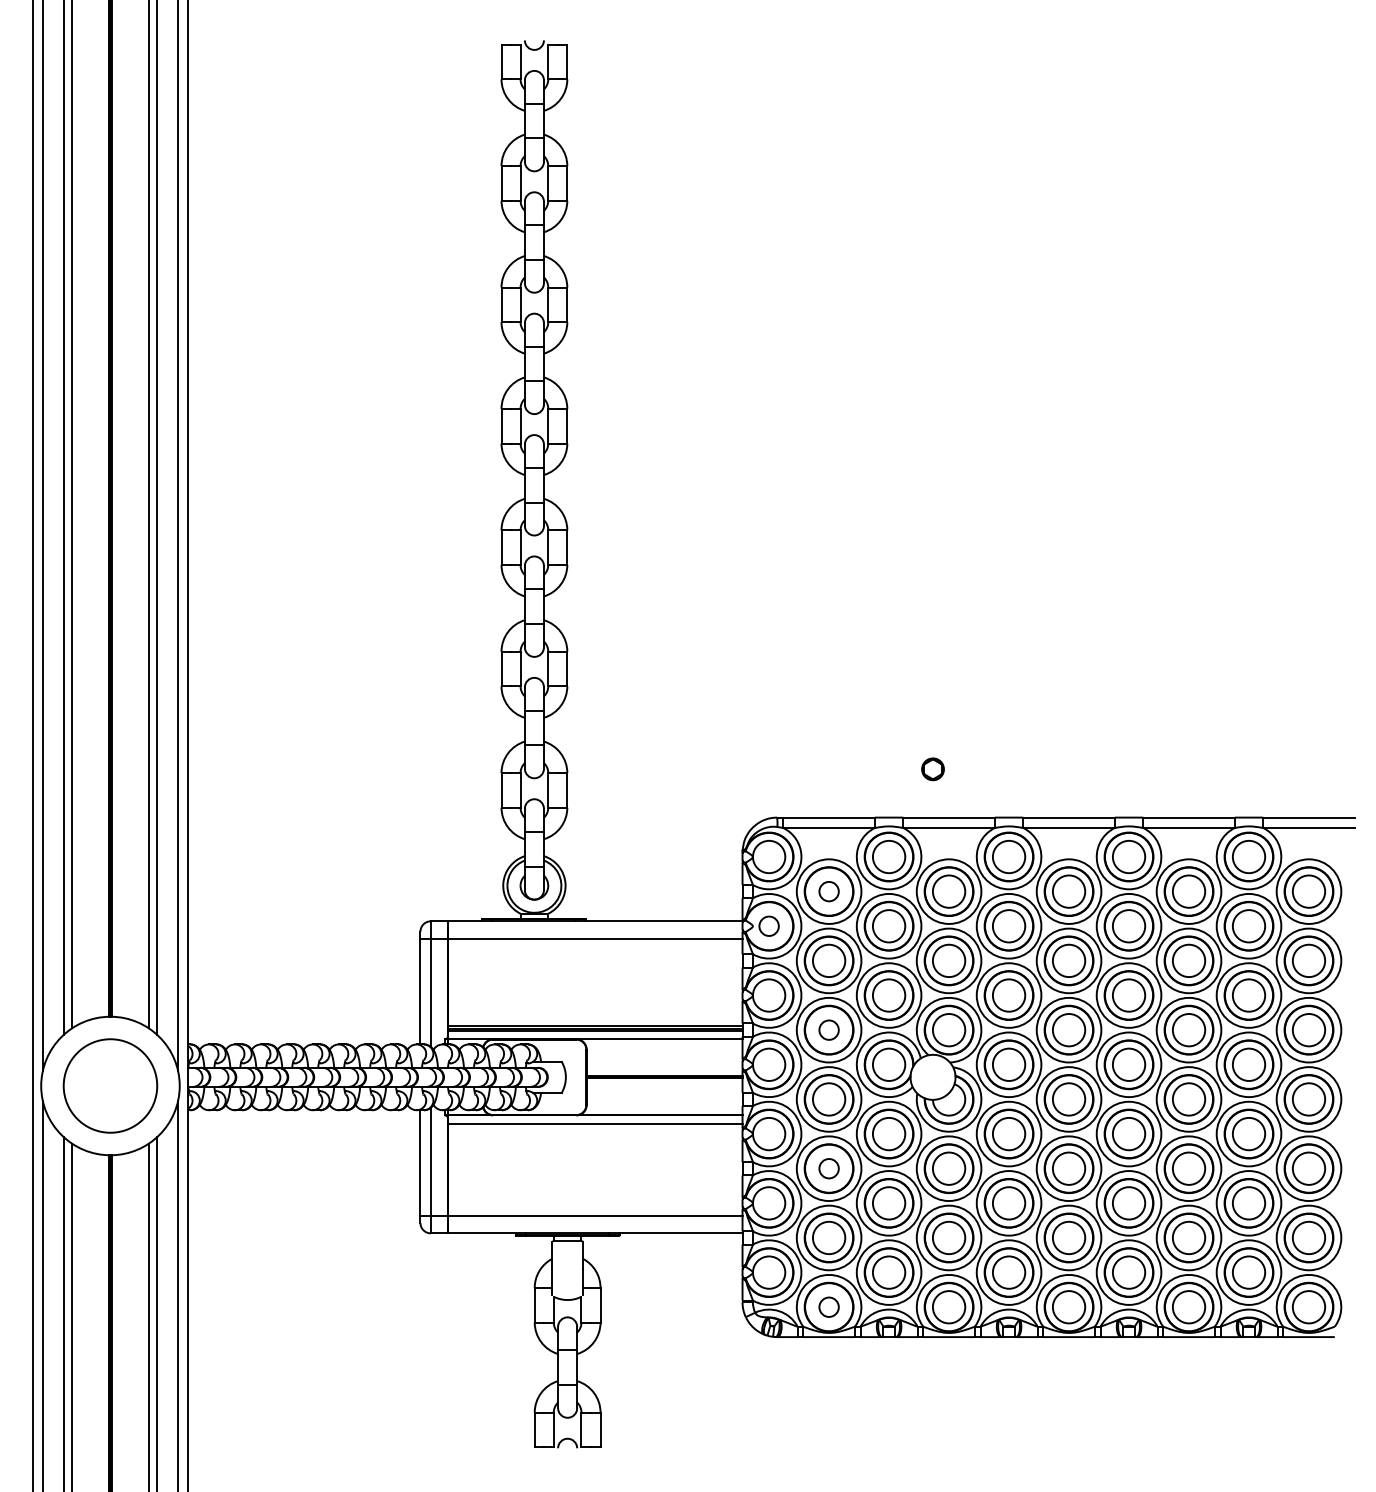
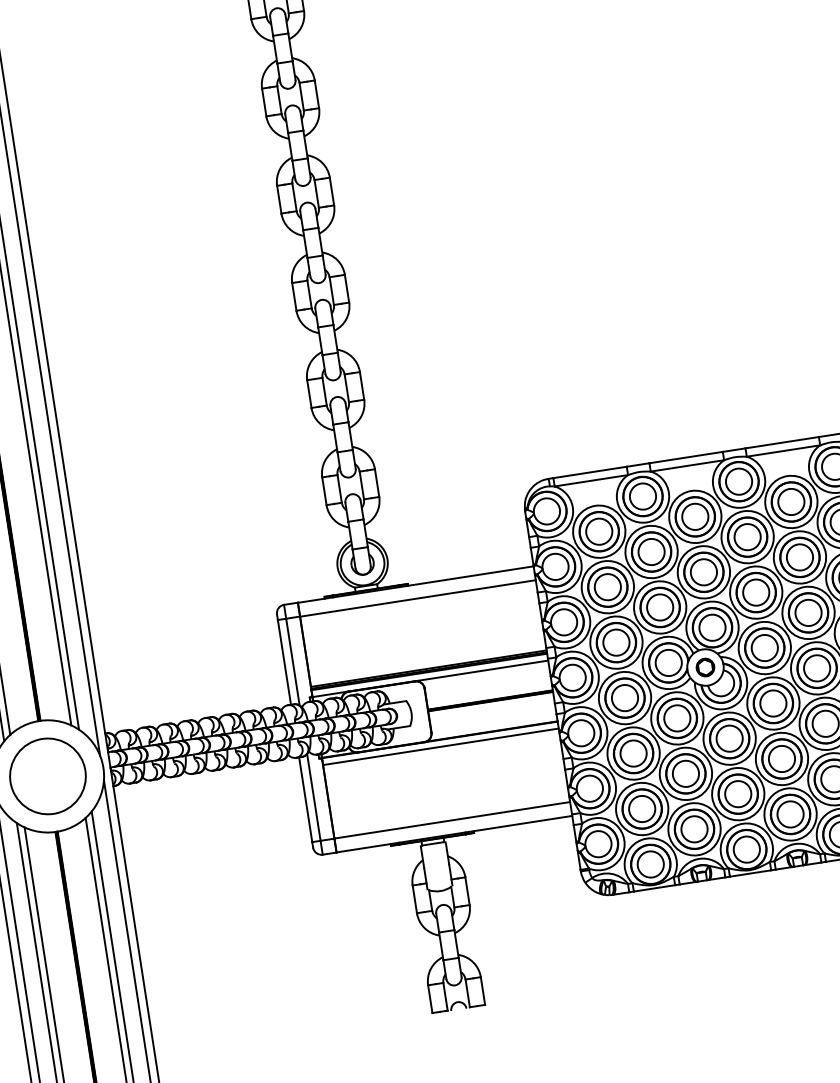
part: (932, 769) -> (705, 667), moved
circle: (828, 891) -> (598, 531), size x1.67
circle: (768, 926) -> (555, 567), size x1.67
circle: (828, 1030) -> (615, 642), size x1.67
circle: (828, 1168) -> (633, 753), size x1.67
circle: (828, 1307) -> (650, 864), size x1.67

